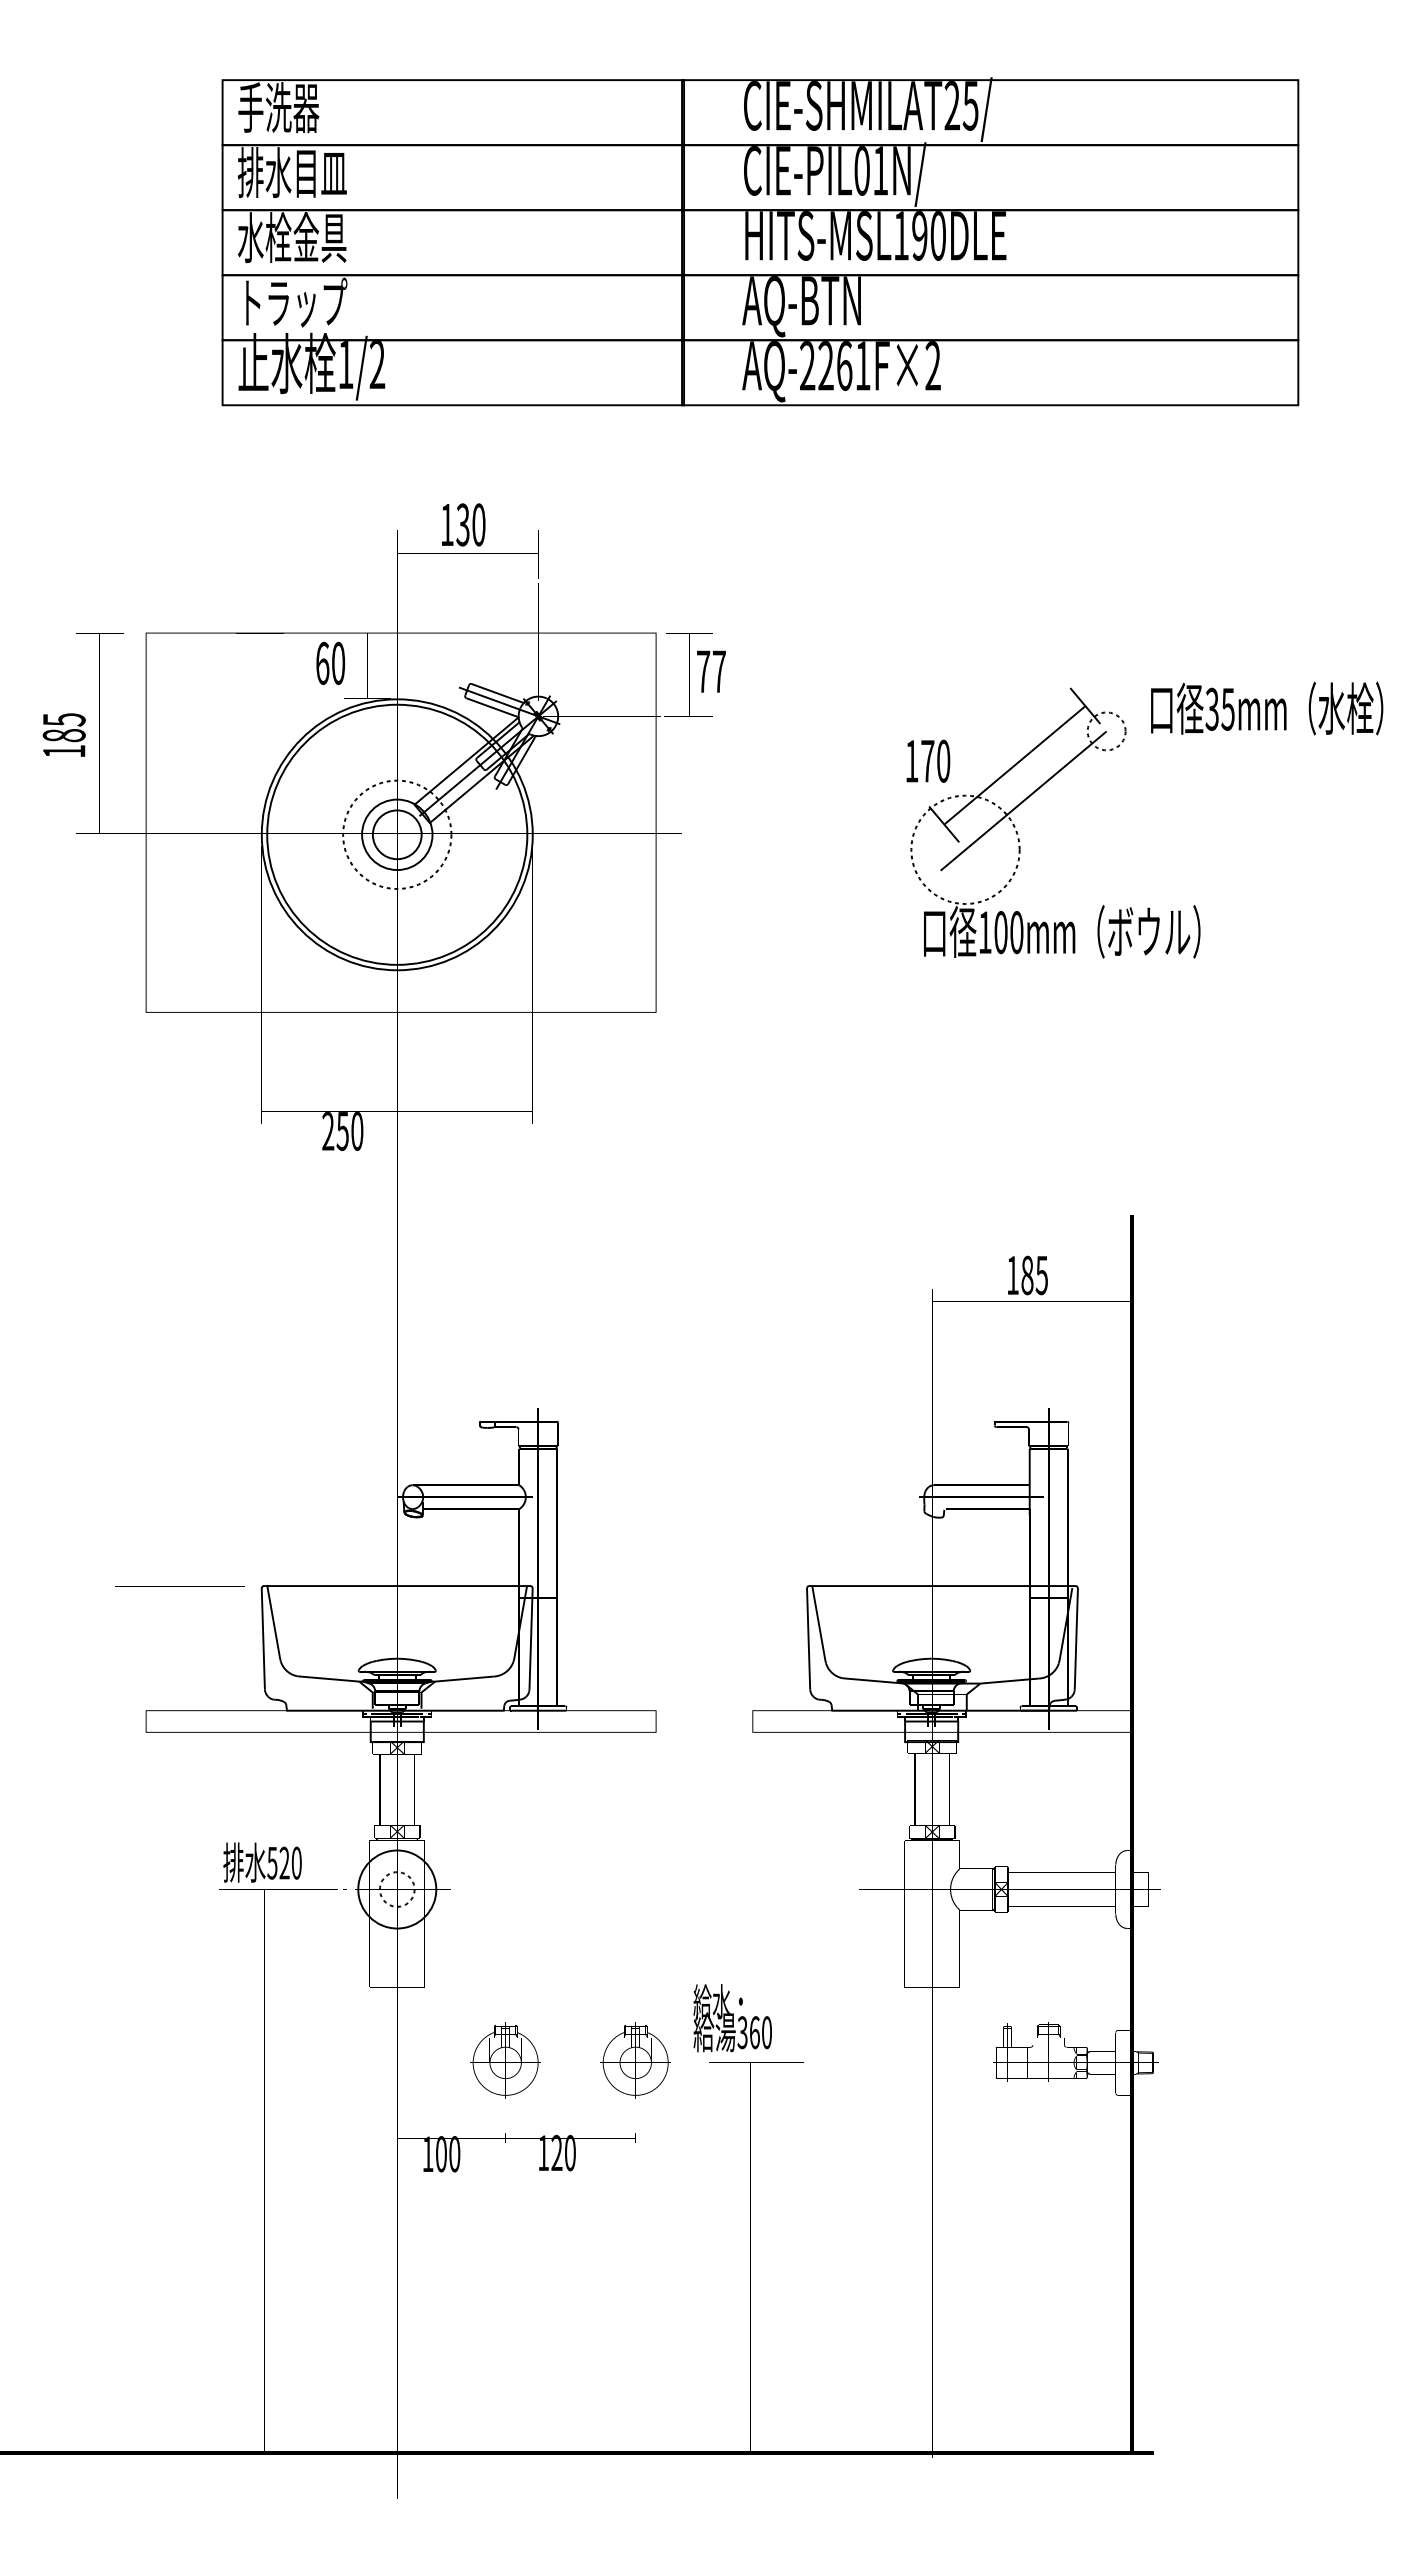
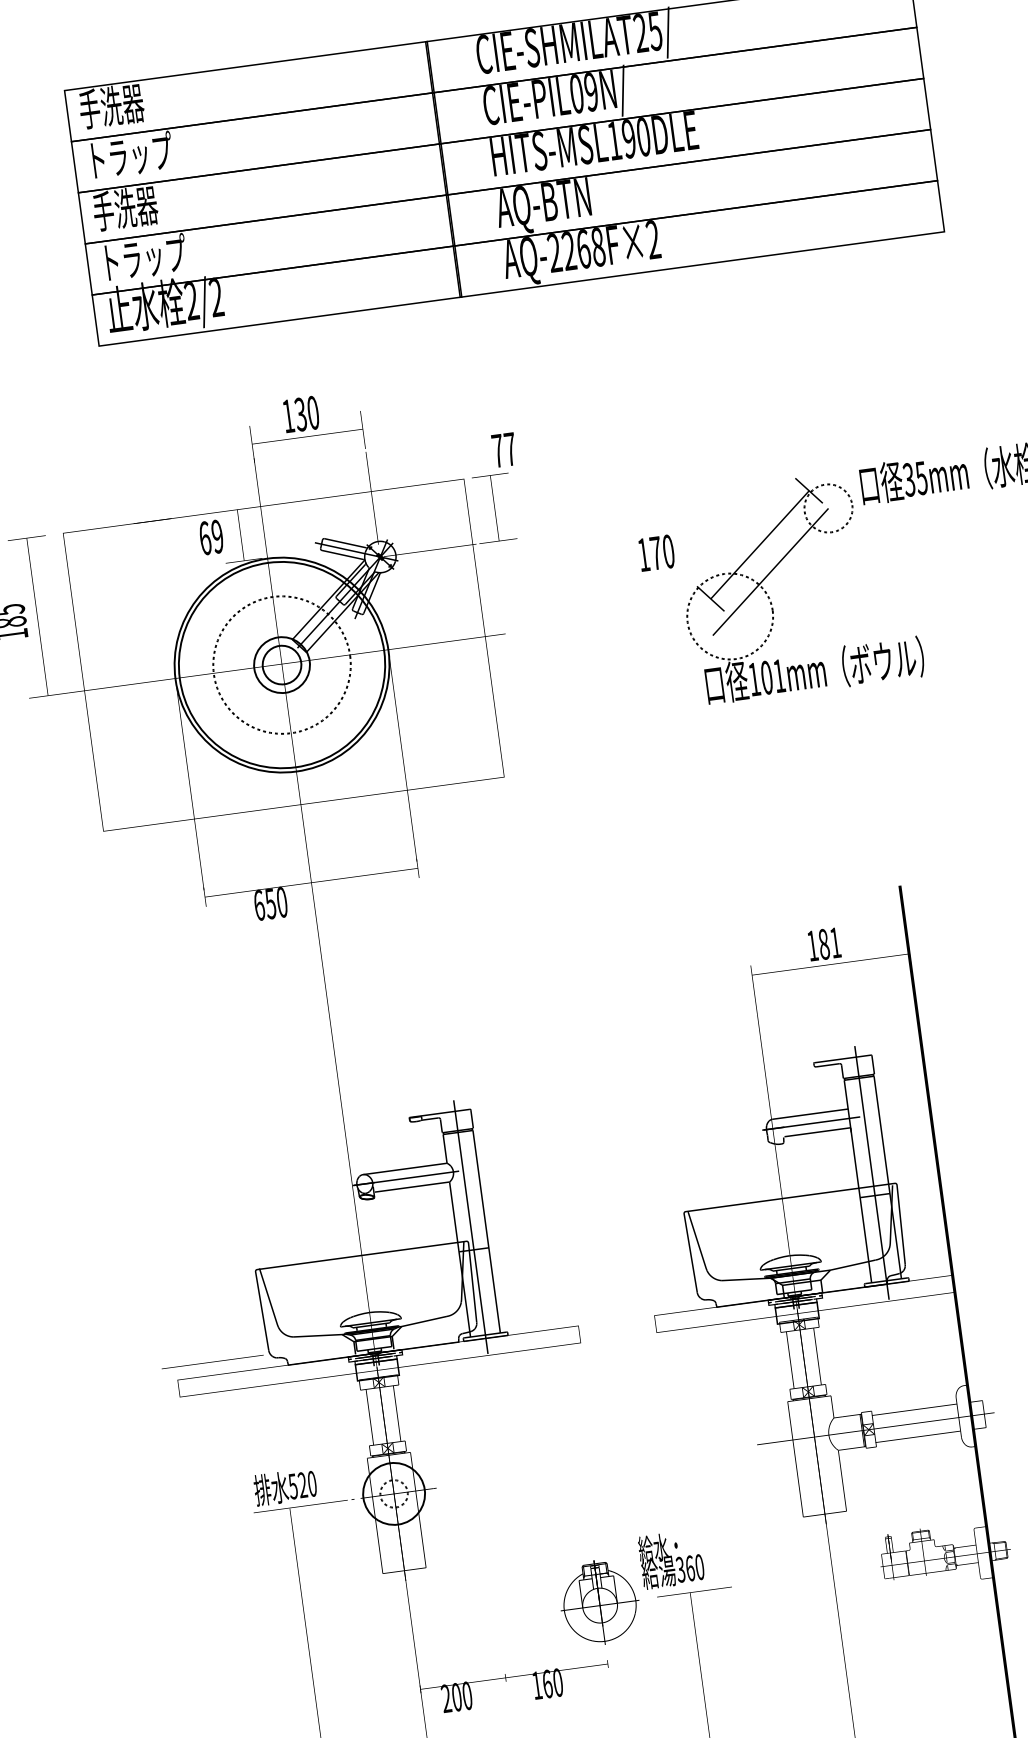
text: (880, 170) -> (591, 91), CIE-PIL01N/ -> CIE-PIL09N/
text: (292, 172) -> (129, 155), 排水目皿 -> トラップ
text: (292, 237) -> (136, 206), 水栓金具 -> 手洗器
text: (345, 364) -> (191, 301), 1/2 -> 2/2
text: (862, 365) -> (597, 246), AQ-2261F×2 -> AQ-2268F×2
text: (338, 662) -> (217, 535), 60 -> 69
text: (711, 671) -> (504, 449), moved
circle: (1106, 731) -> (828, 508), size x1.6
text: (928, 760) -> (656, 552), moved
circle: (397, 834) -> (282, 664), size x1.6
text: (1016, 932) -> (779, 676), 100mm -> 101mm
text: (328, 1131) -> (259, 905), 250 -> 650
text: (1041, 1275) -> (835, 942), 185 -> 181
line: (179, 1586) -> (212, 1362), moved
part: (505, 2060) -> (497, 1616), removed
part: (635, 2060) -> (599, 1602), size x1.4
text: (556, 2152) -> (547, 1683), 120 -> 160
text: (427, 2153) -> (445, 1698), 100 -> 200

